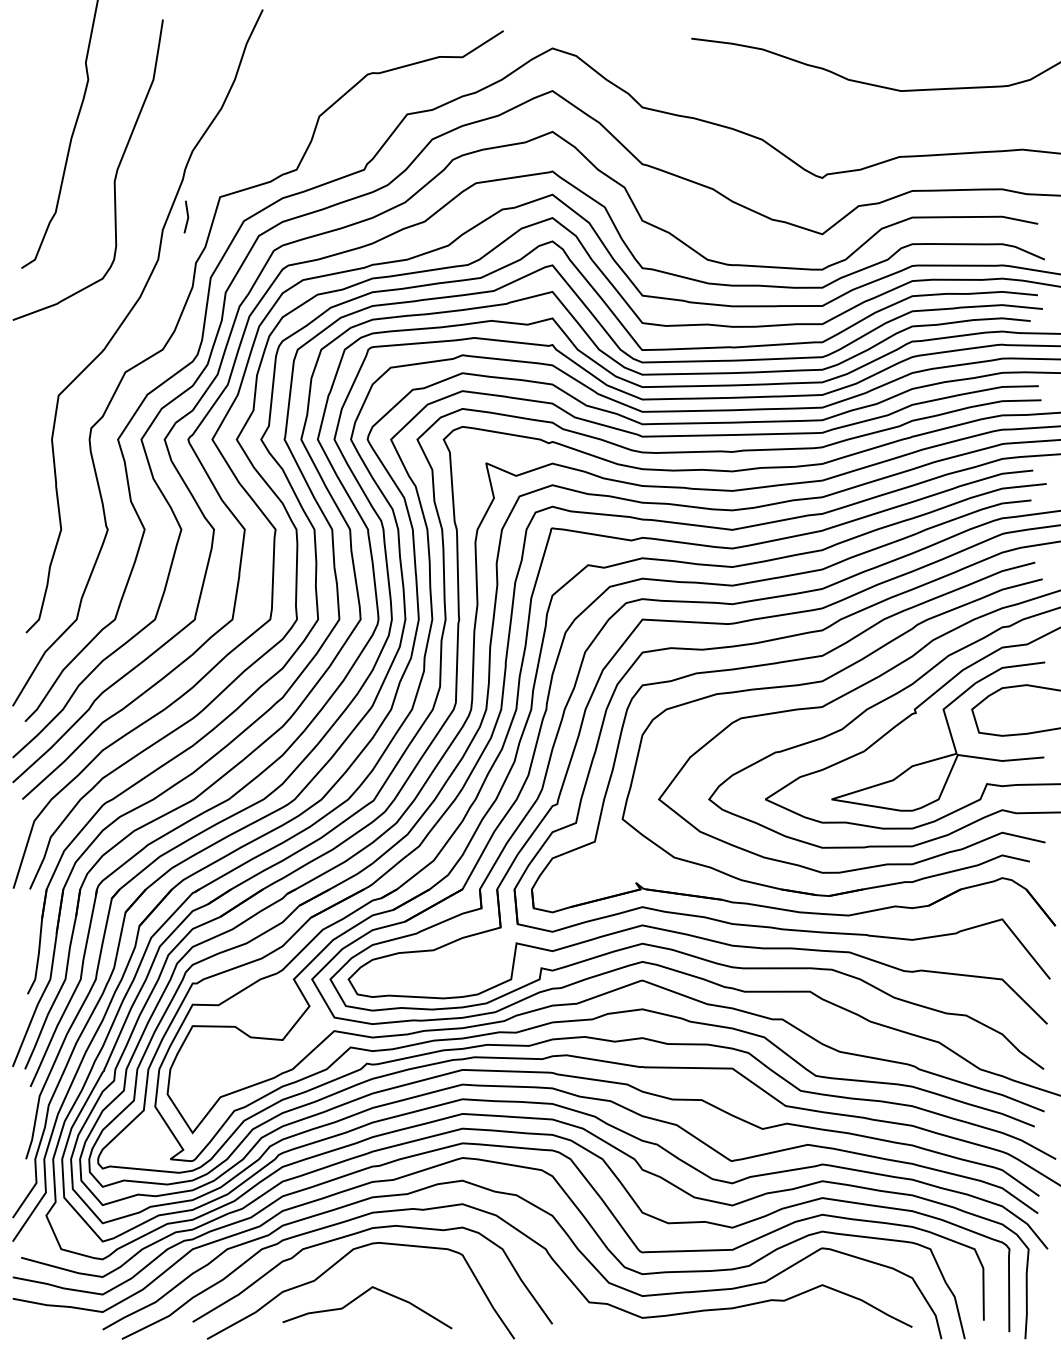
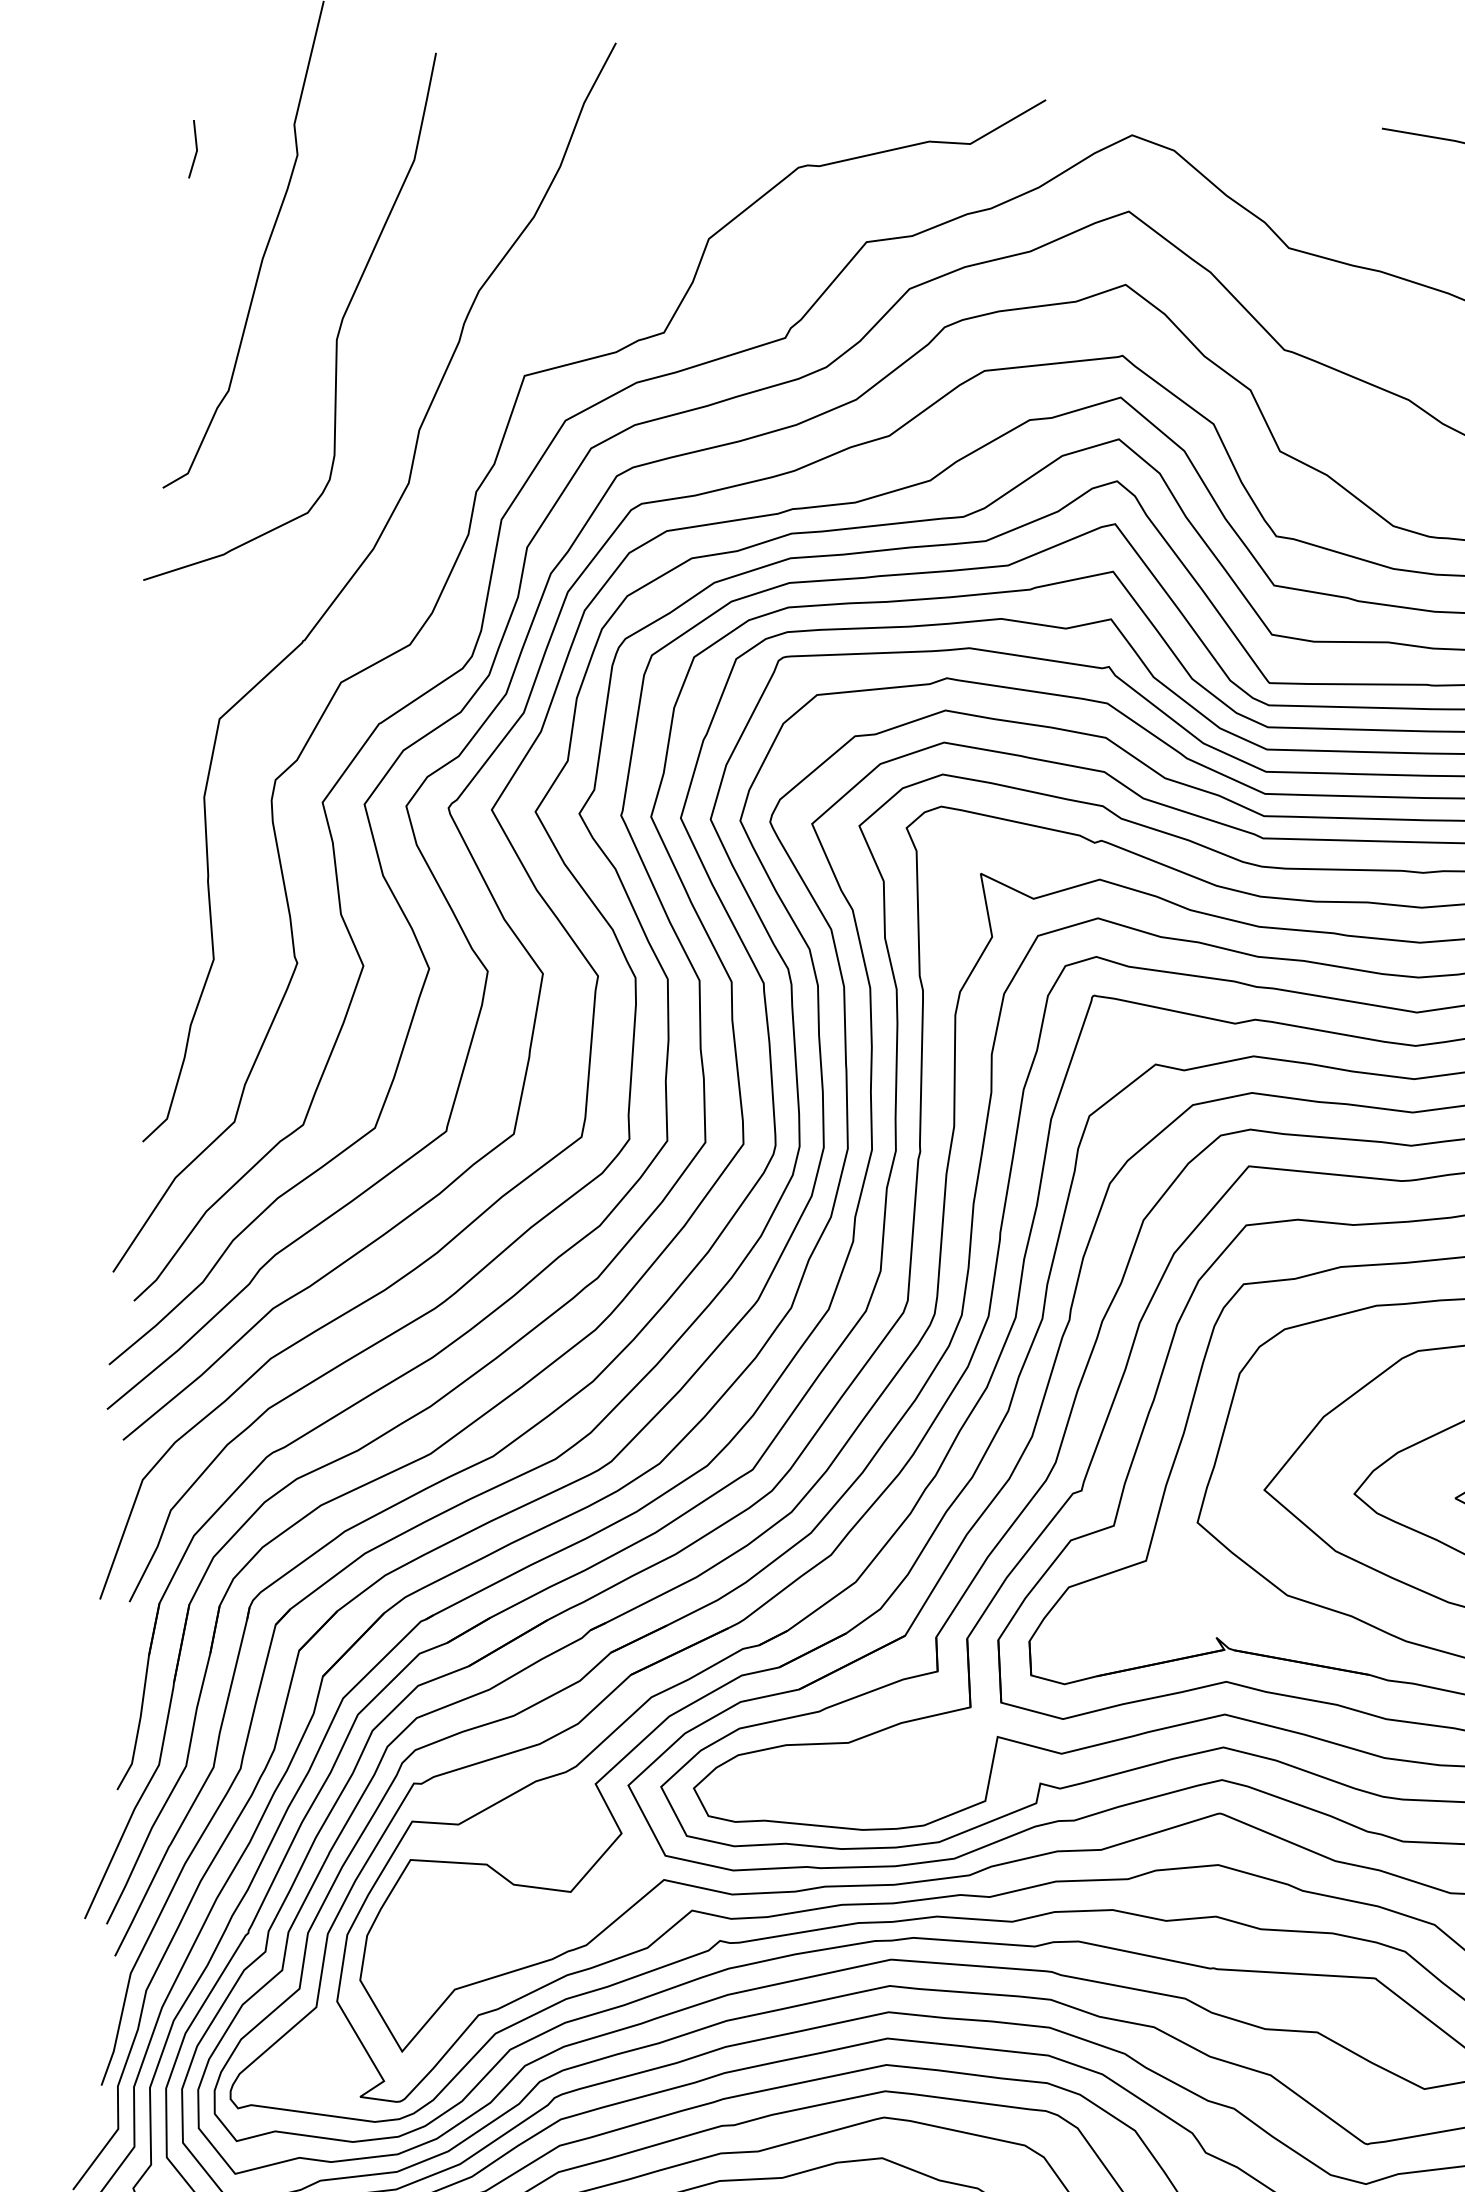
line: (187, 216) -> (195, 148), moved

